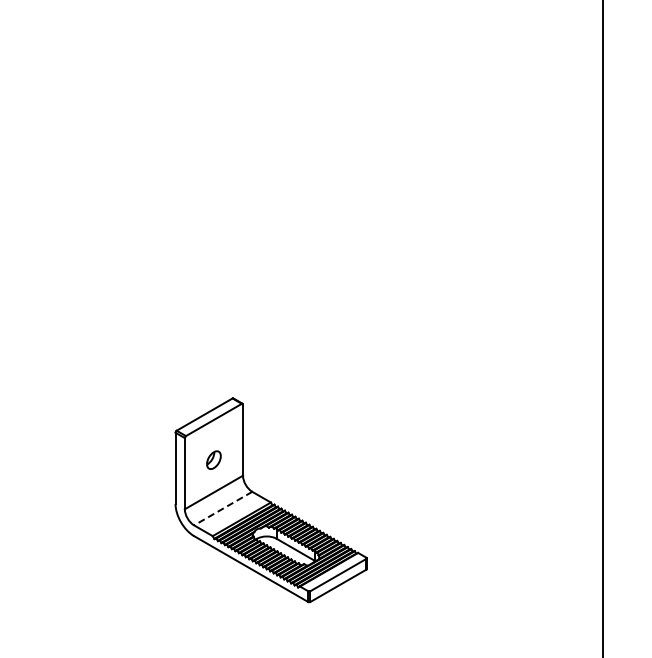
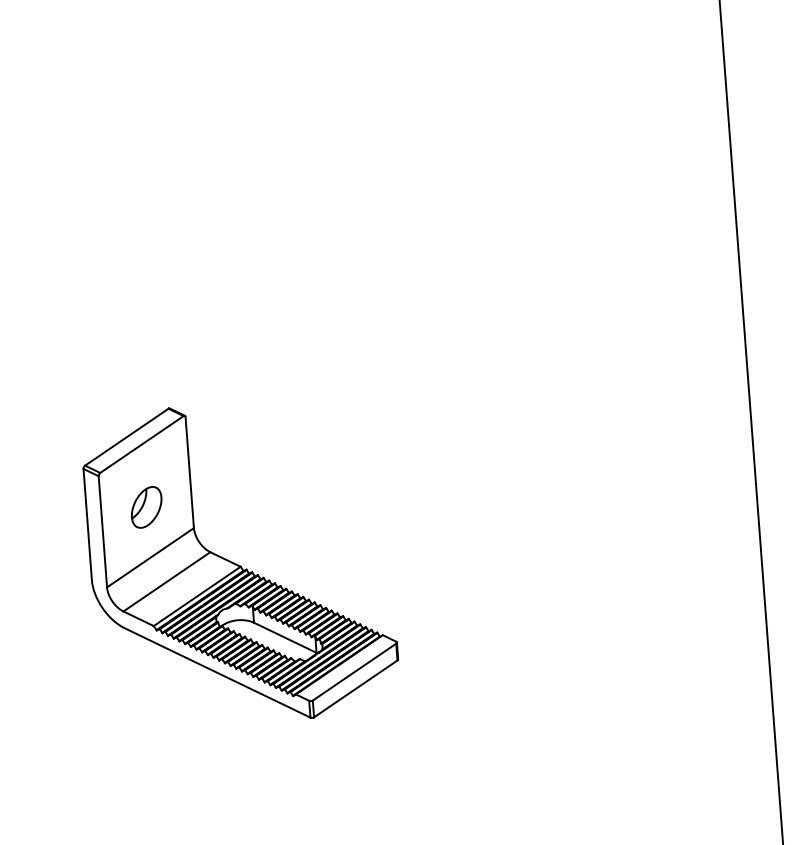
part: (213, 459) -> (145, 506), size x1.43
line: (223, 508) -> (167, 581), dashed -> solid

